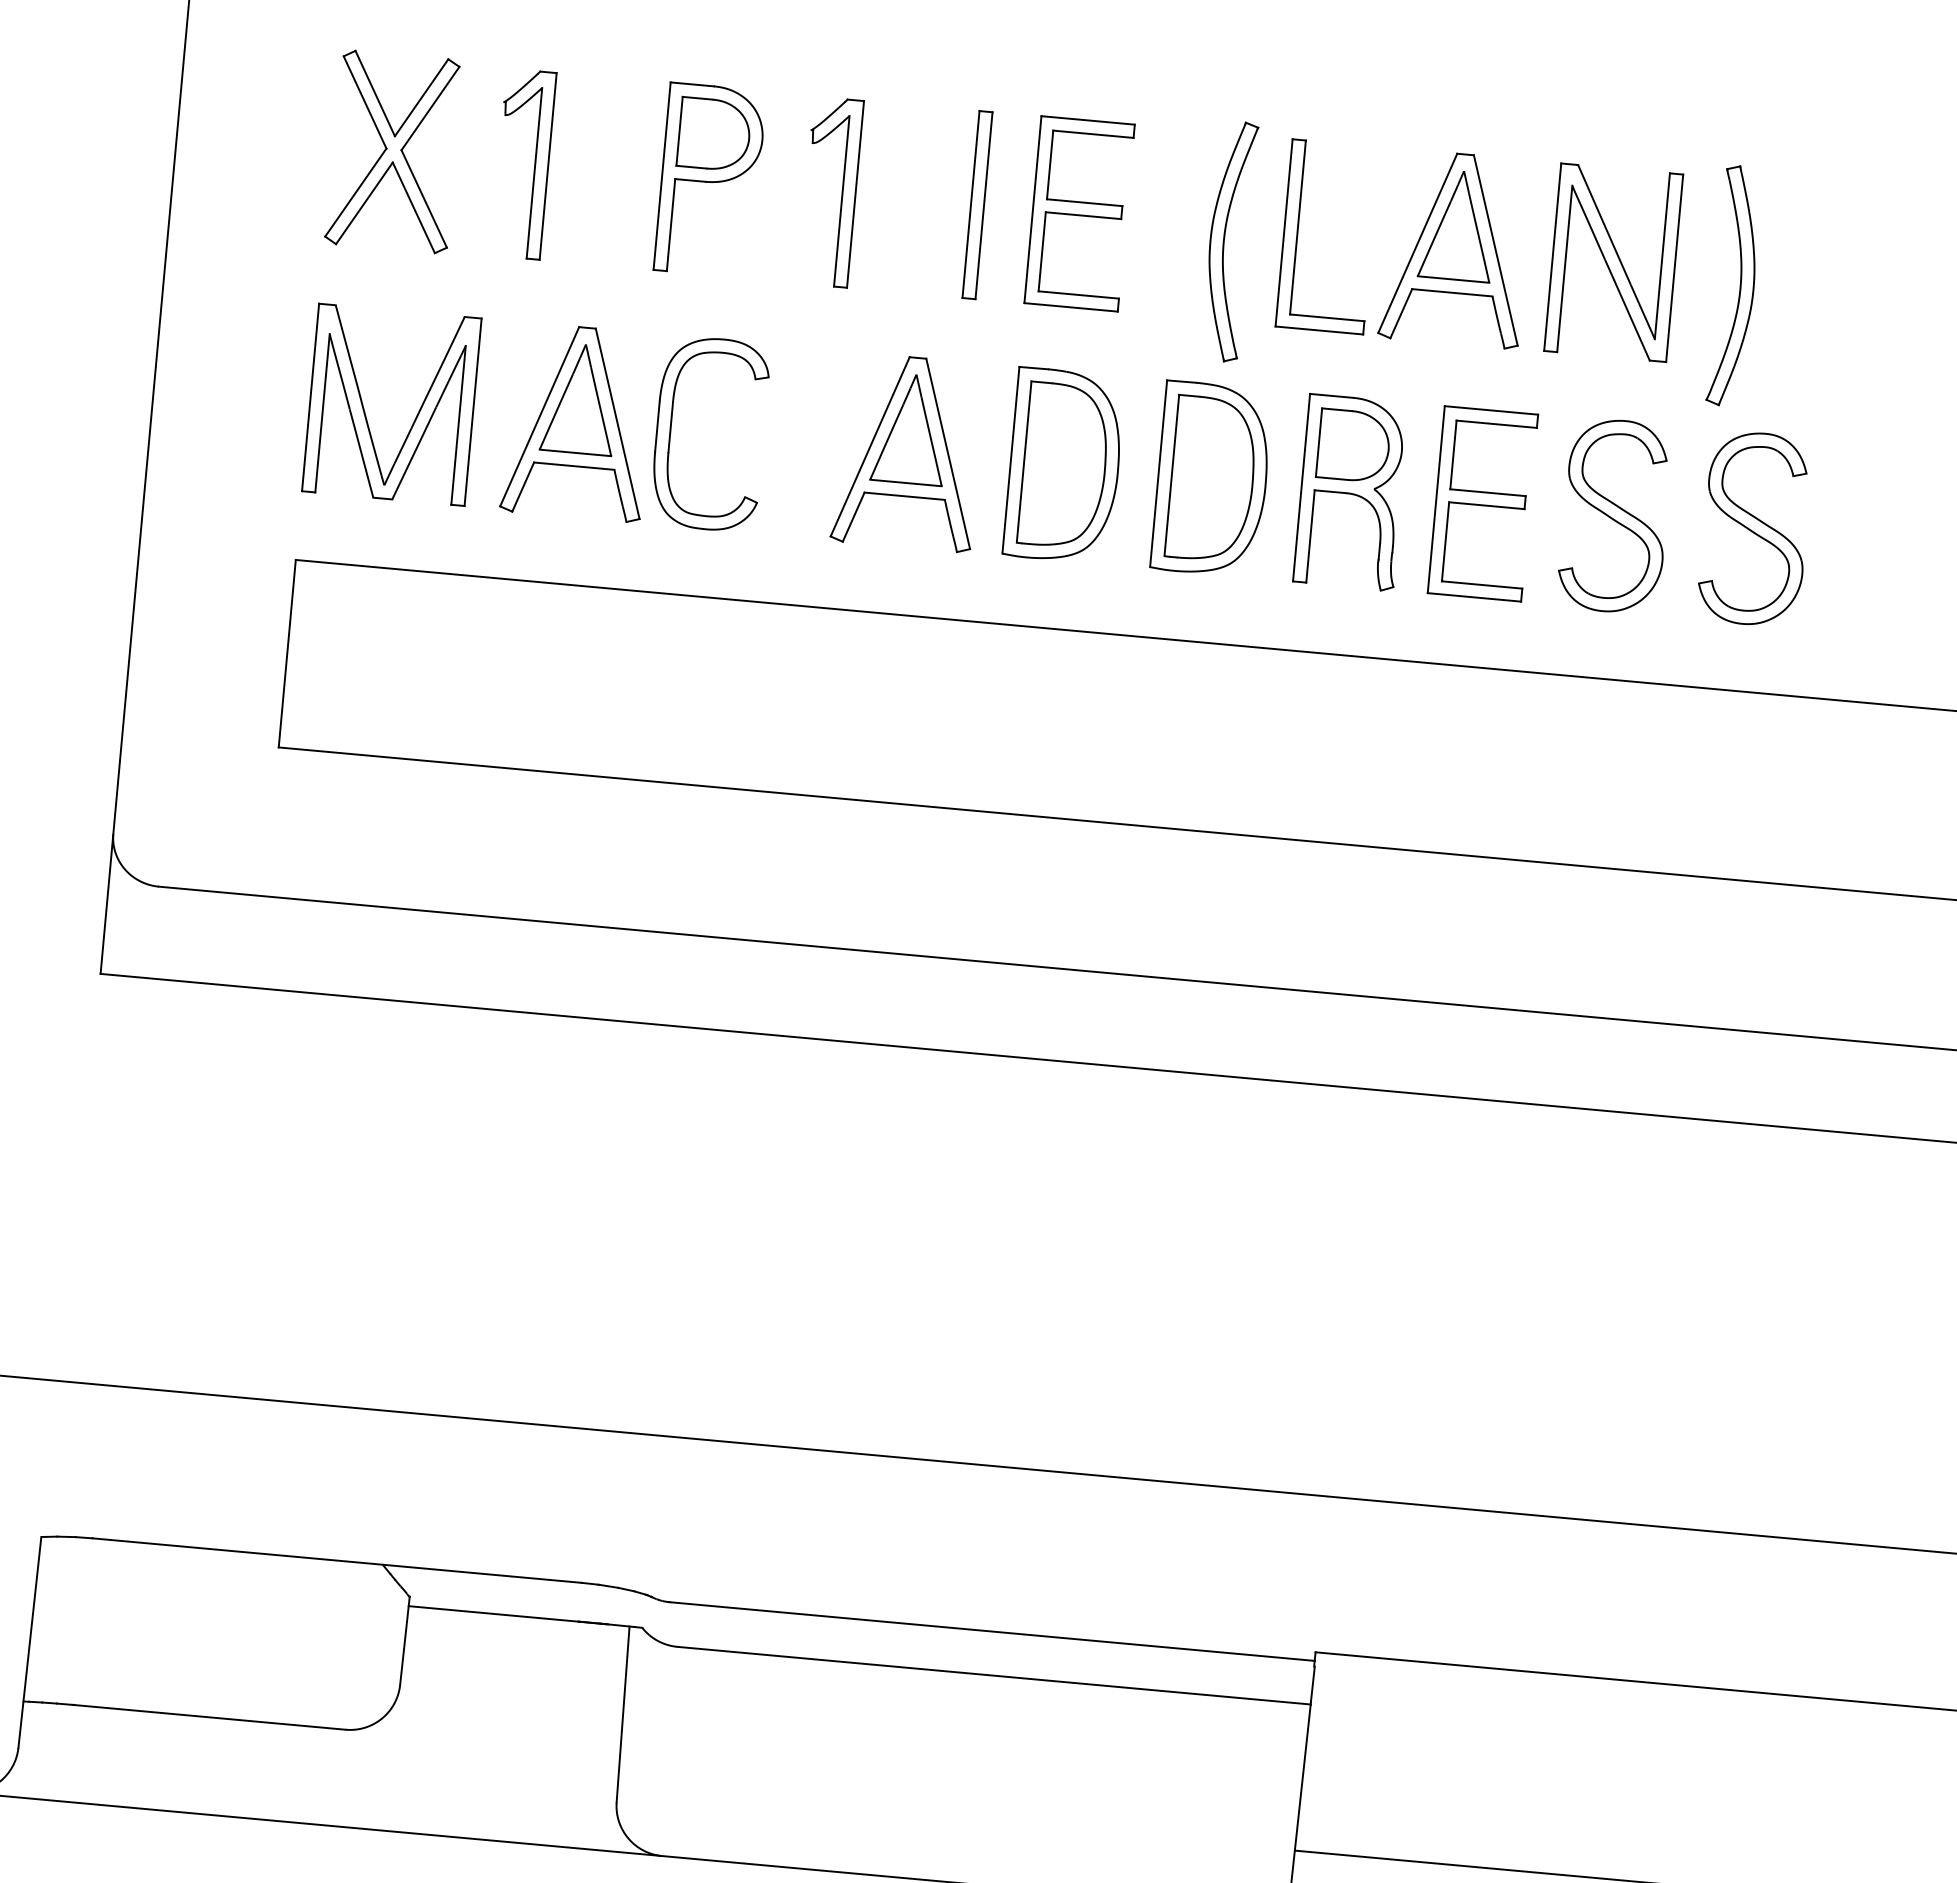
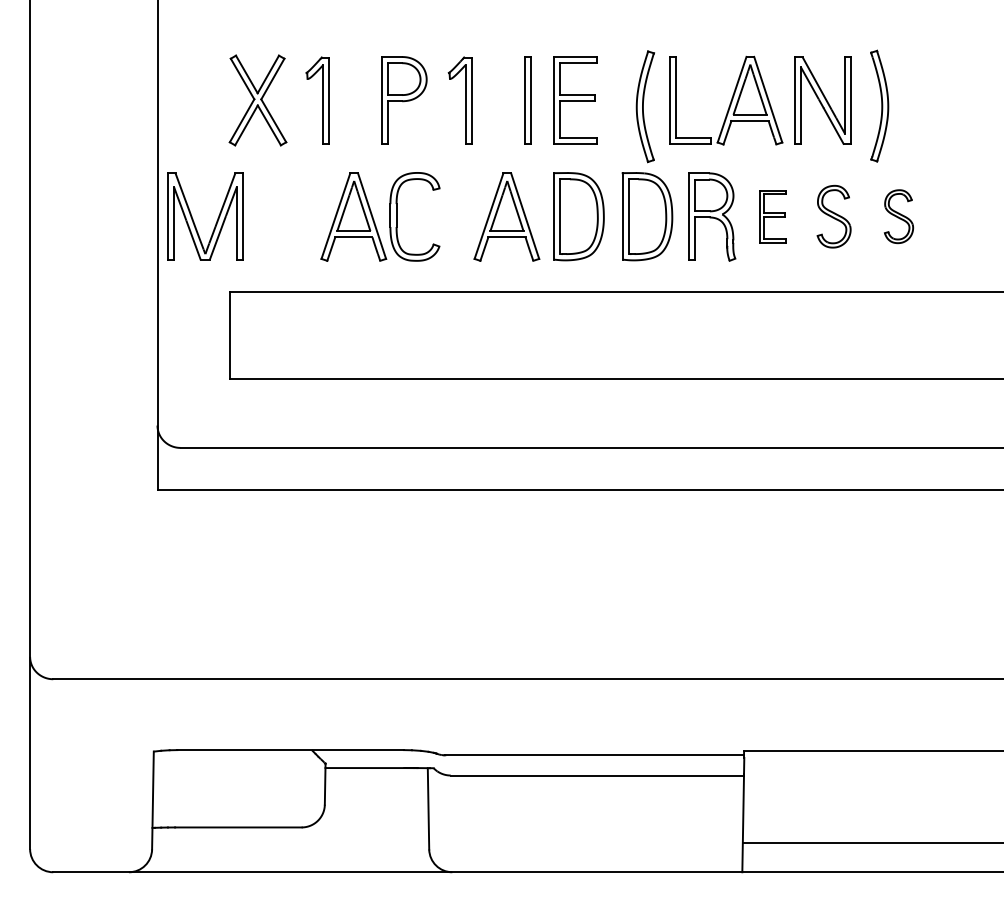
part: (414, 414) -> (216, 220), moved
part: (1482, 503) -> (772, 216), size x0.6
part: (1613, 515) -> (833, 216), size x0.7
part: (1754, 528) -> (898, 216), size x0.6

